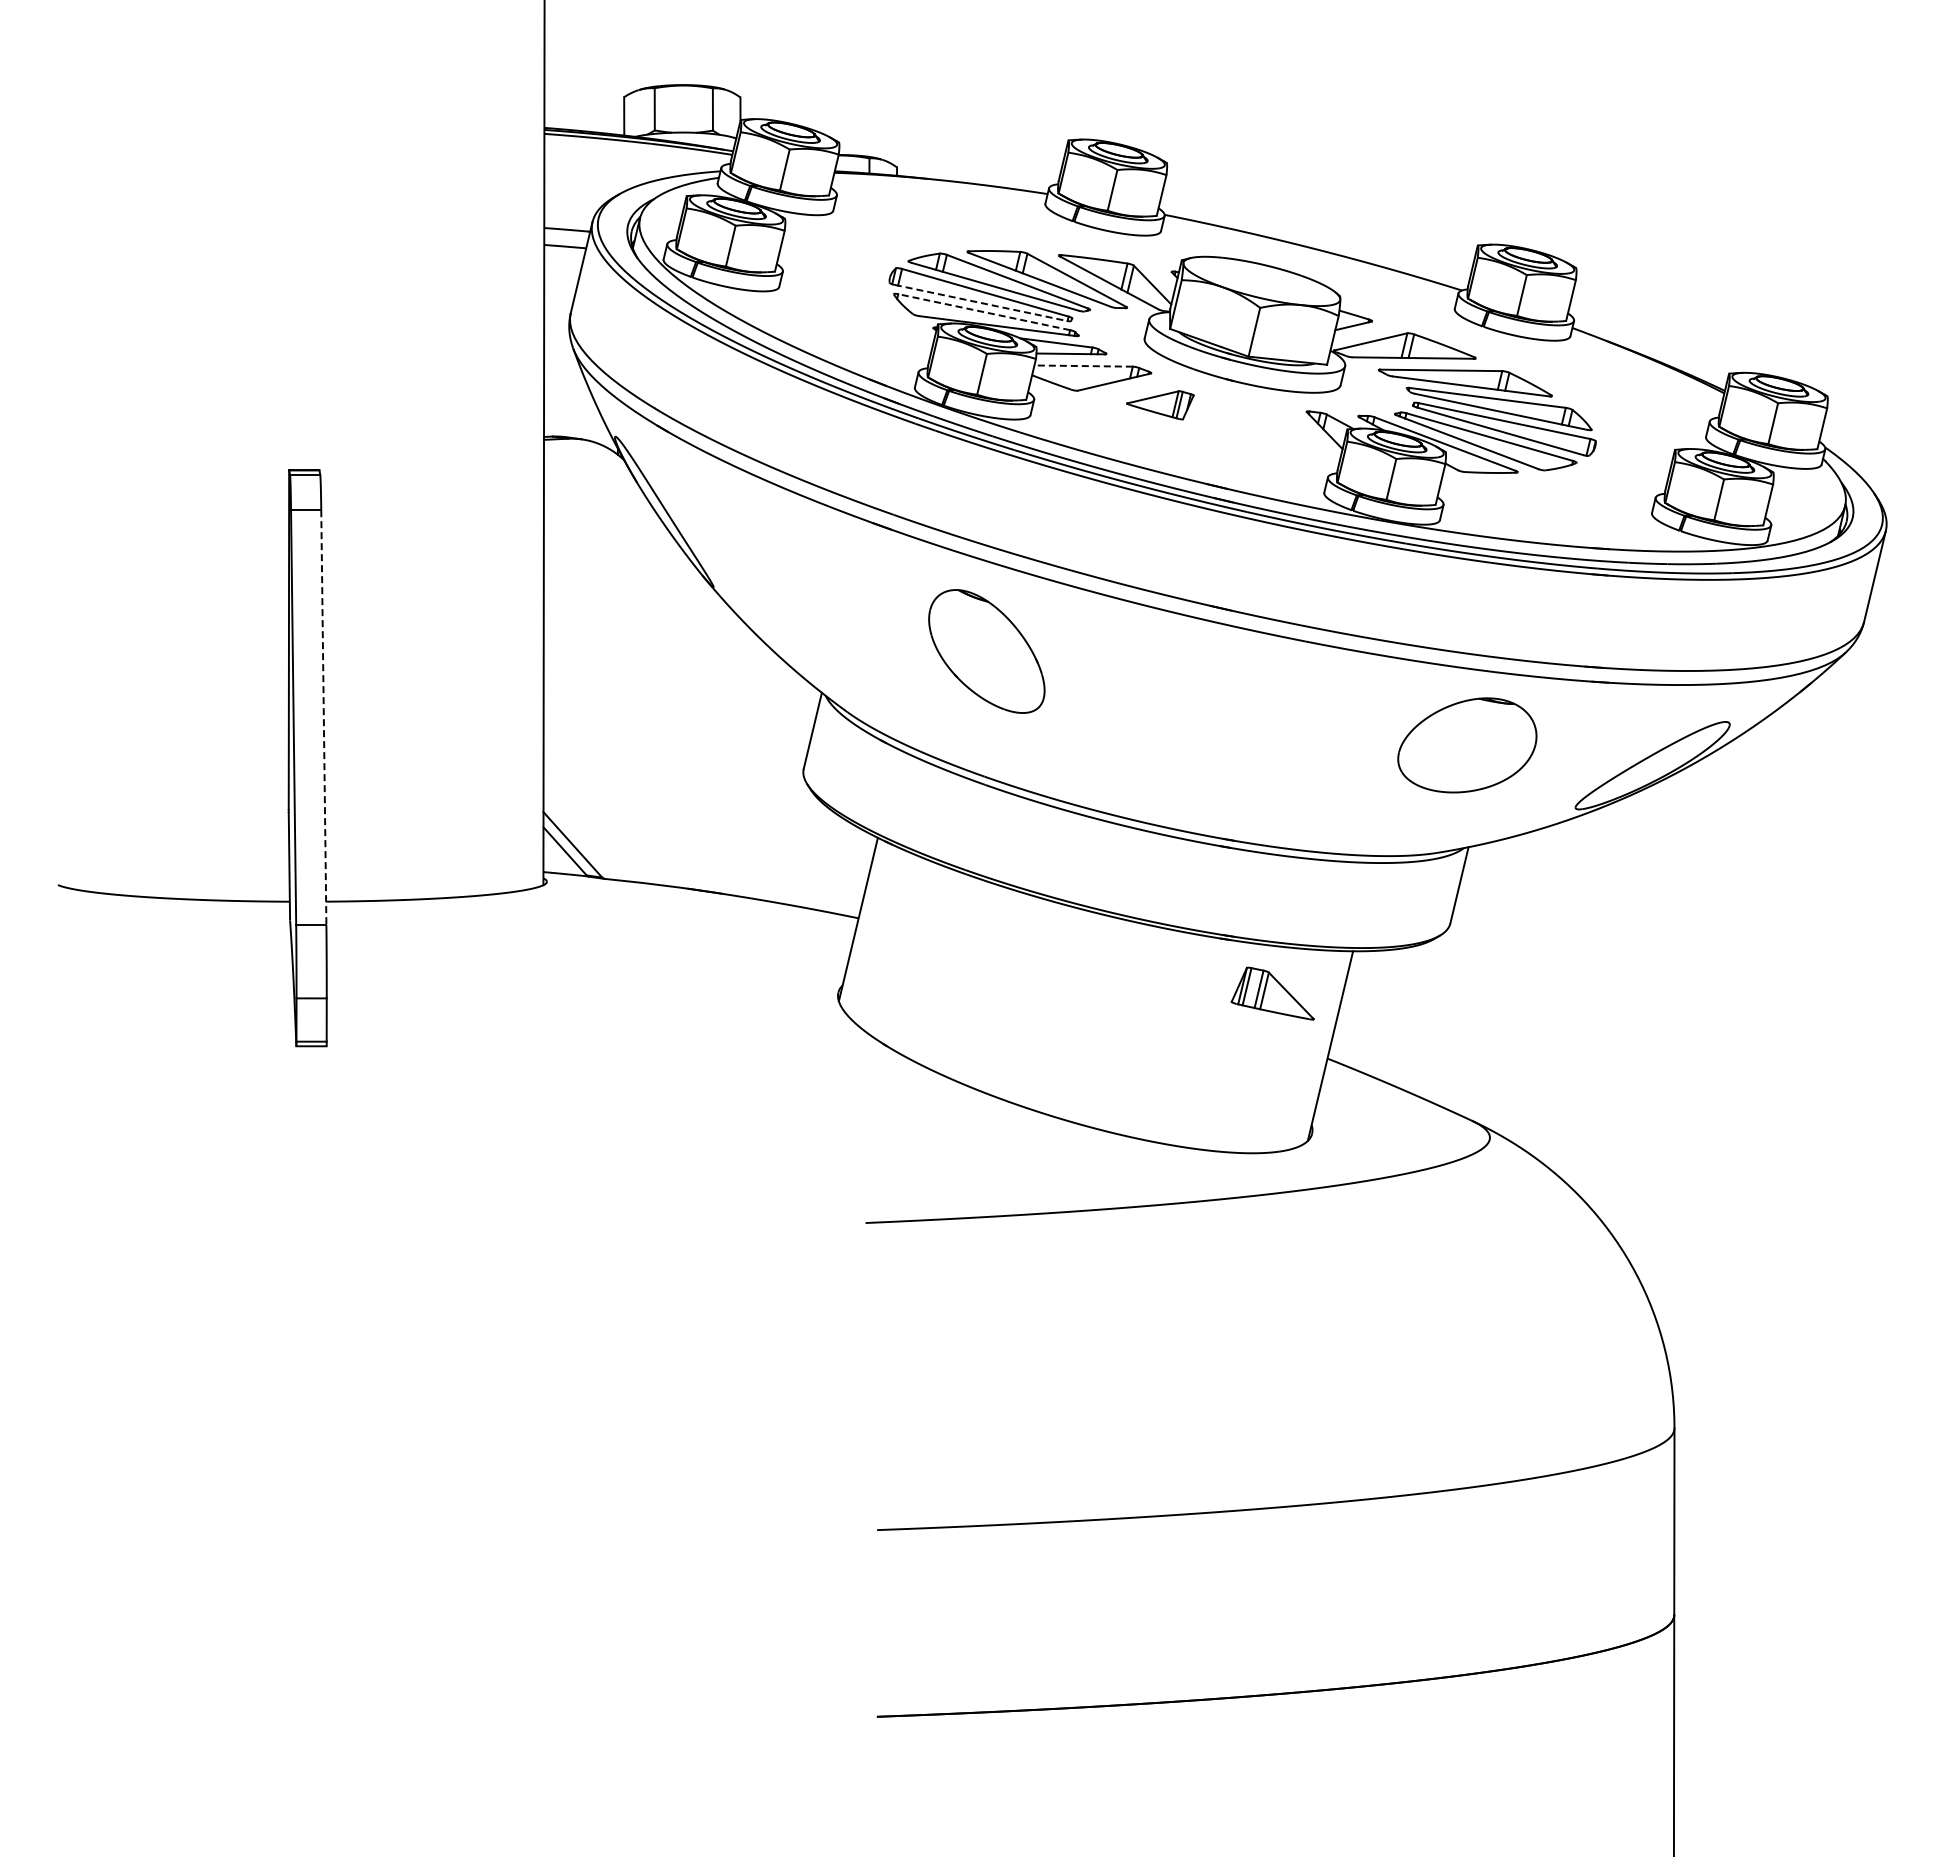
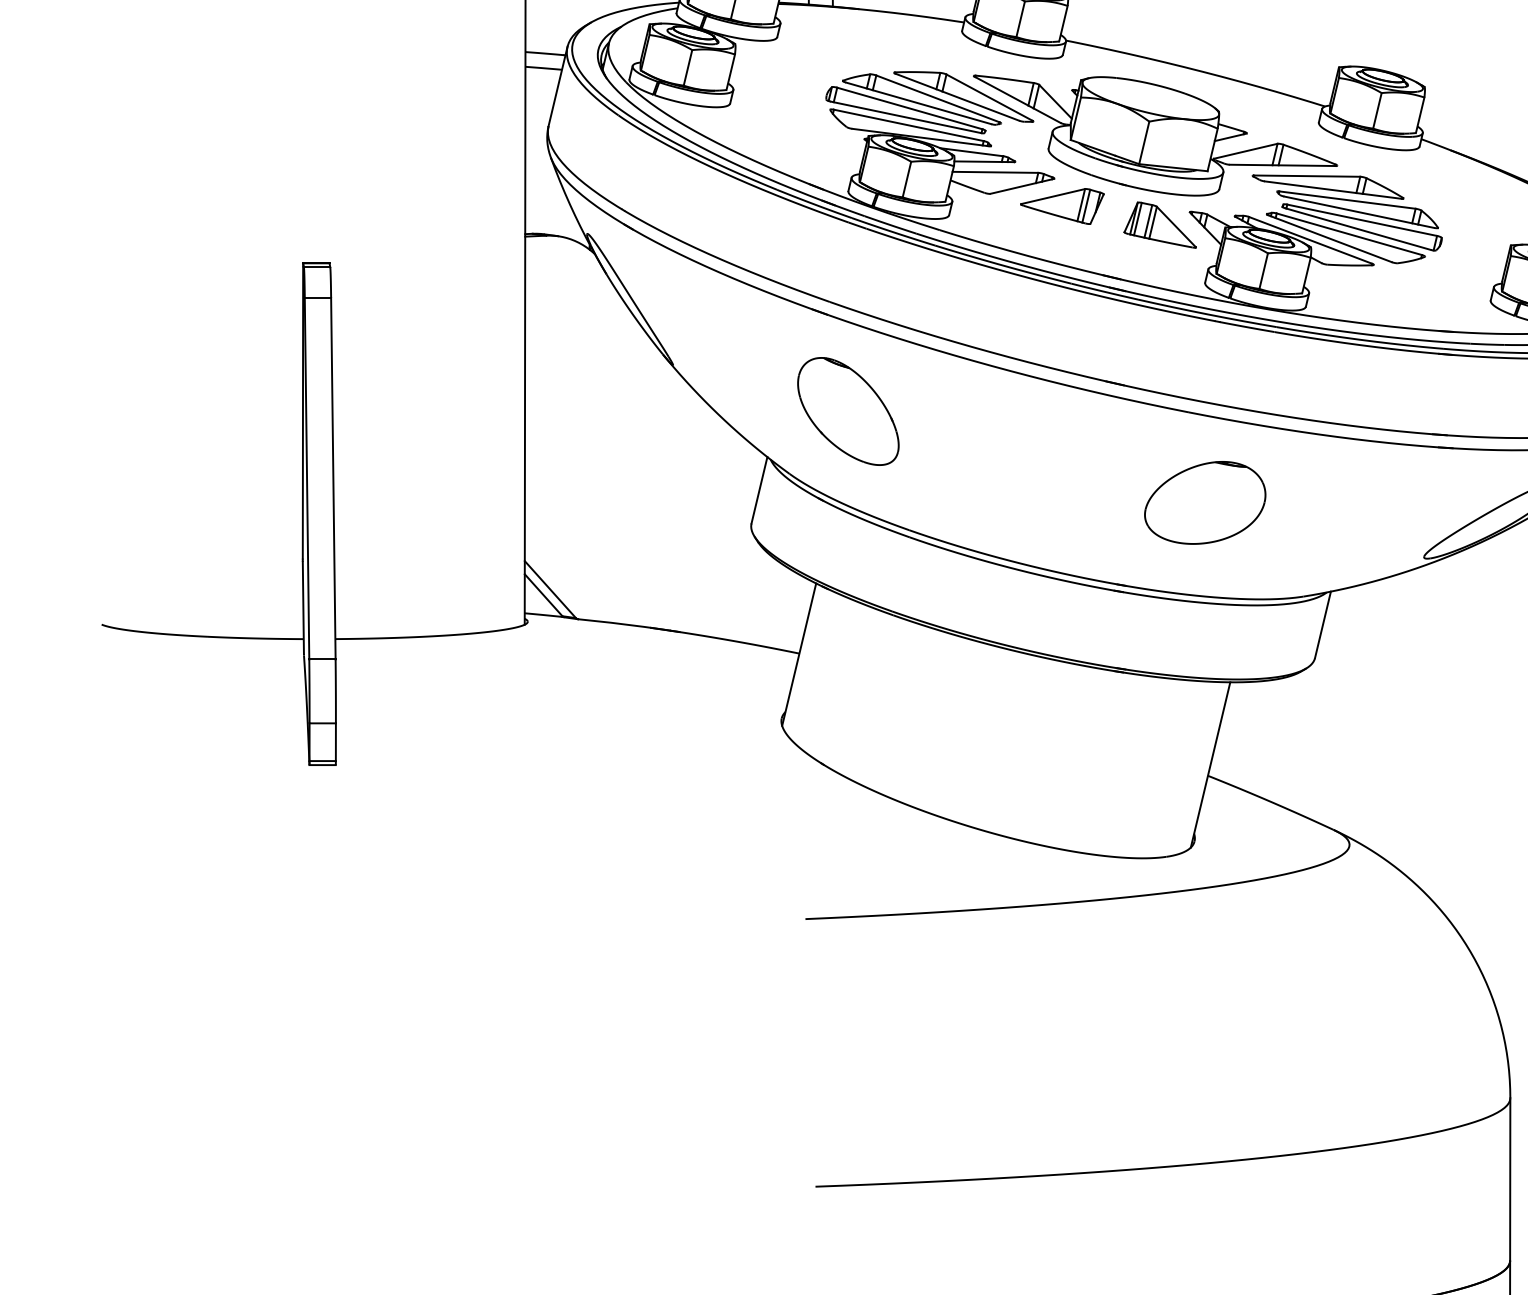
line: (980, 302) -> (905, 116), dashed -> solid
line: (984, 312) -> (909, 125), dashed -> solid
line: (1083, 366) -> (995, 172), dashed -> solid
part: (1160, 405) -> (1062, 206), size x1.43
part: (986, 651) -> (848, 411), moved
line: (323, 718) -> (333, 479), dashed -> solid
part: (1467, 745) -> (1205, 502), moved
part: (1272, 993) -> (1160, 225), moved

